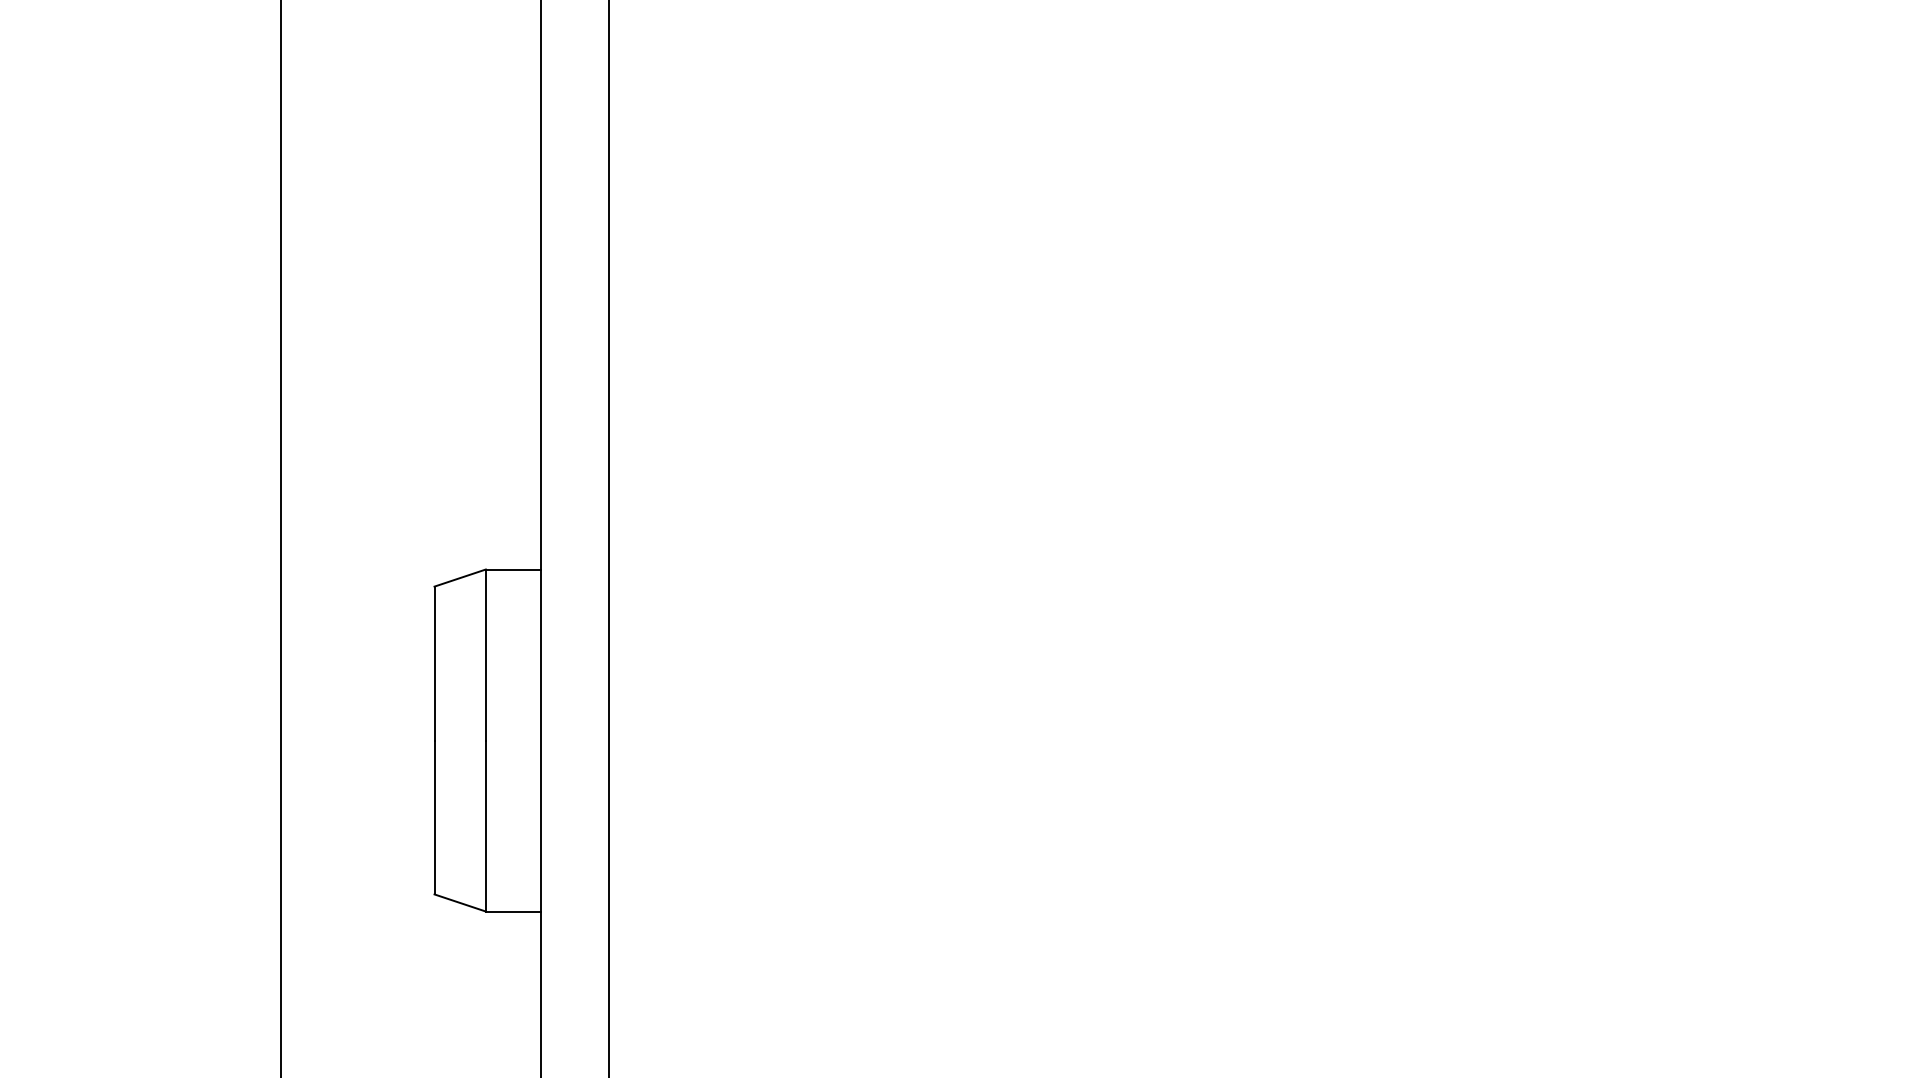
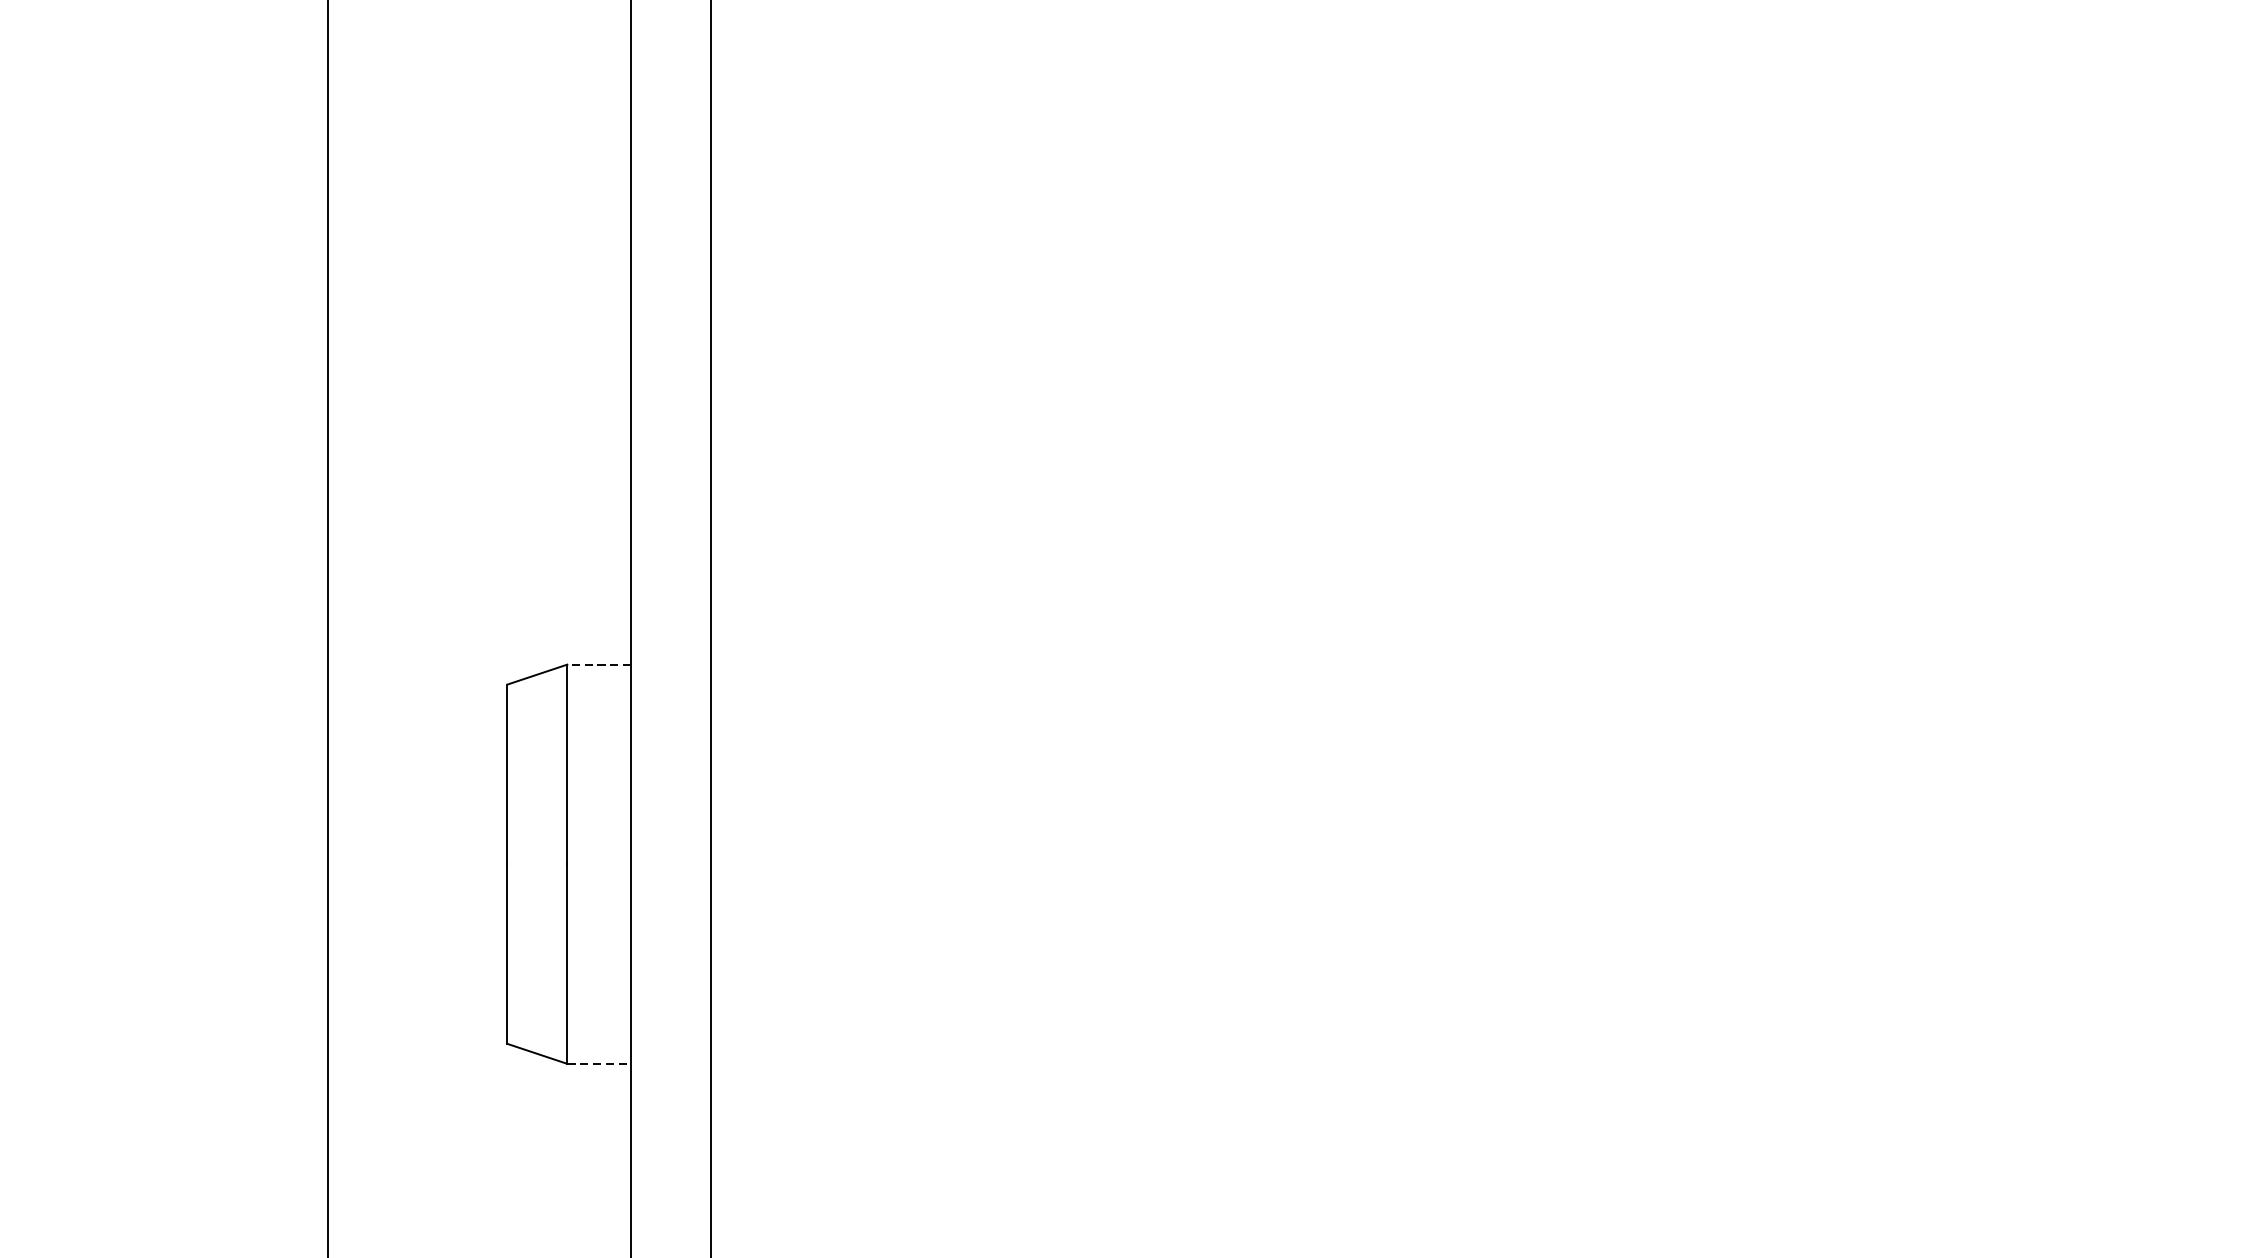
line: (512, 569) -> (598, 664), solid -> dashed
line: (513, 911) -> (599, 1063), solid -> dashed

